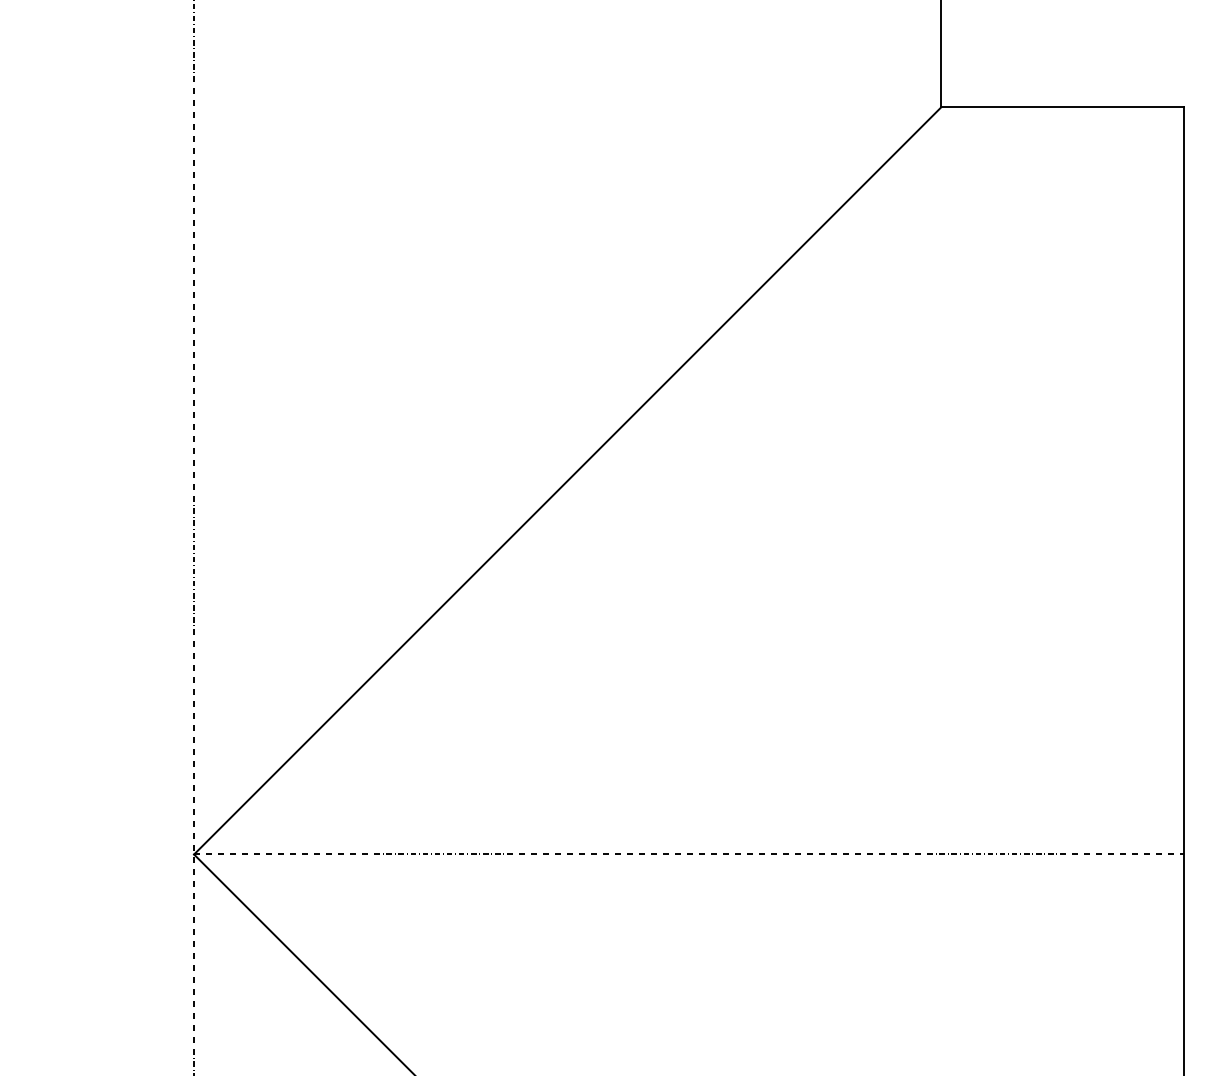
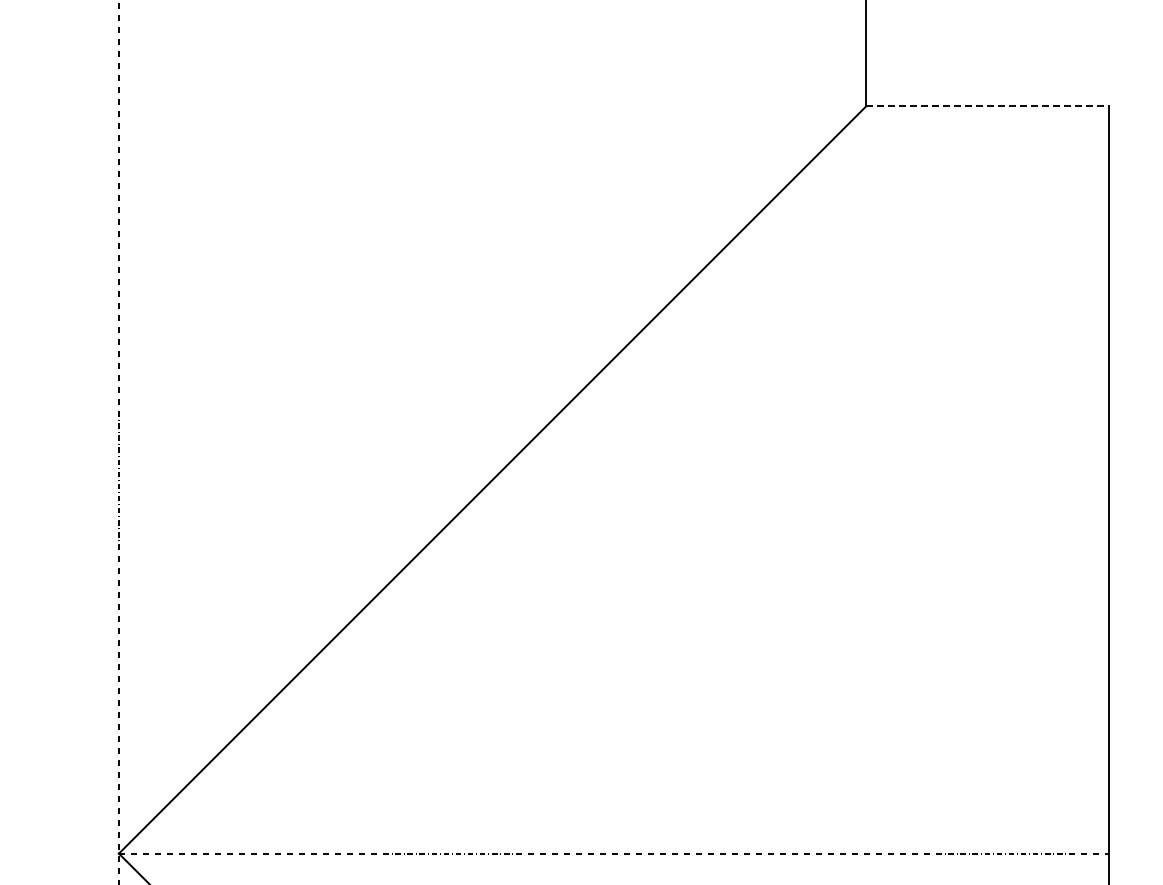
line: (1063, 107) -> (988, 106), solid -> dashed

